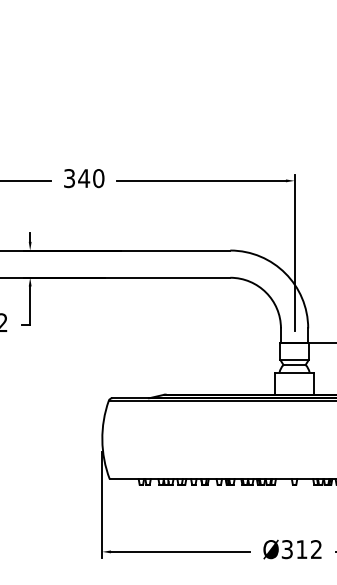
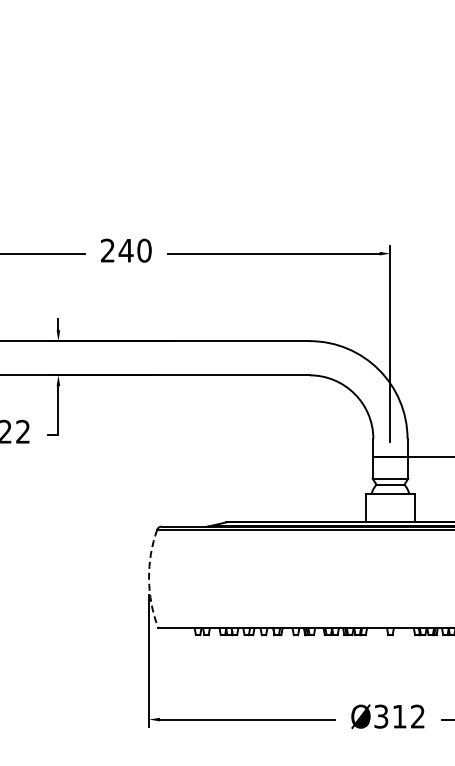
text: (69, 178) -> (107, 250), 340 -> 240
arc: (102, 440) -> (149, 579), solid -> dashed

